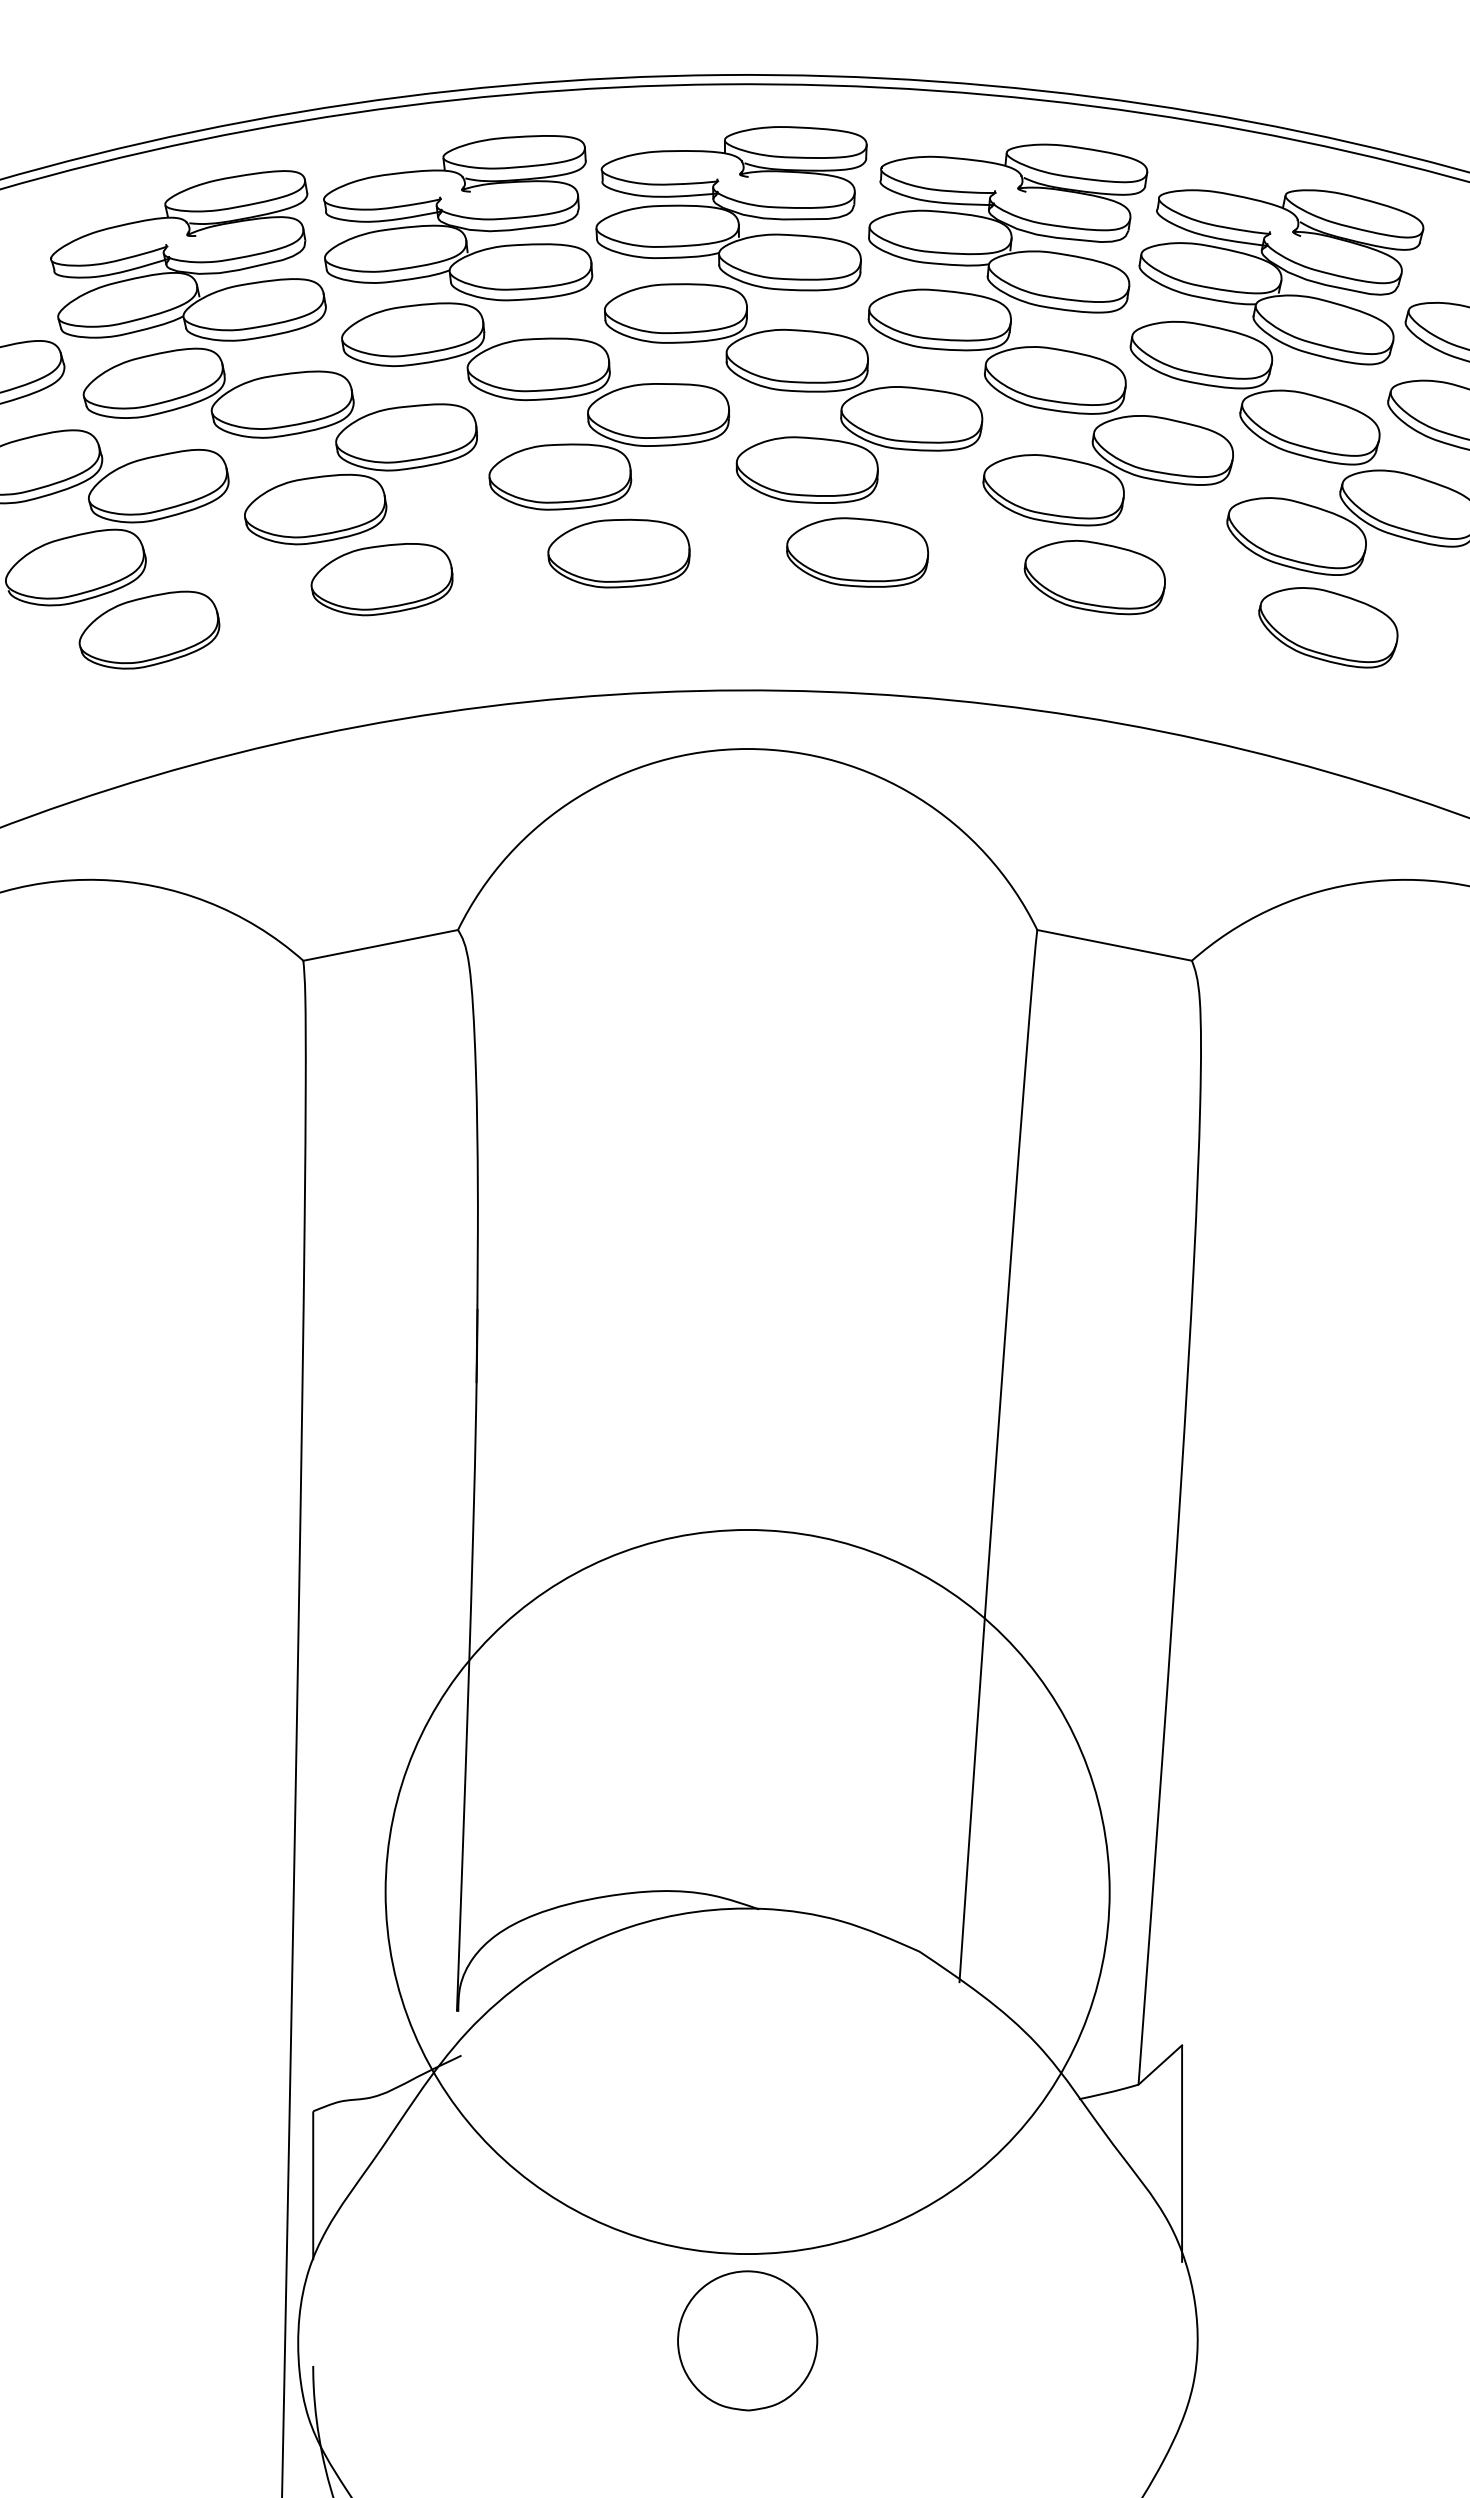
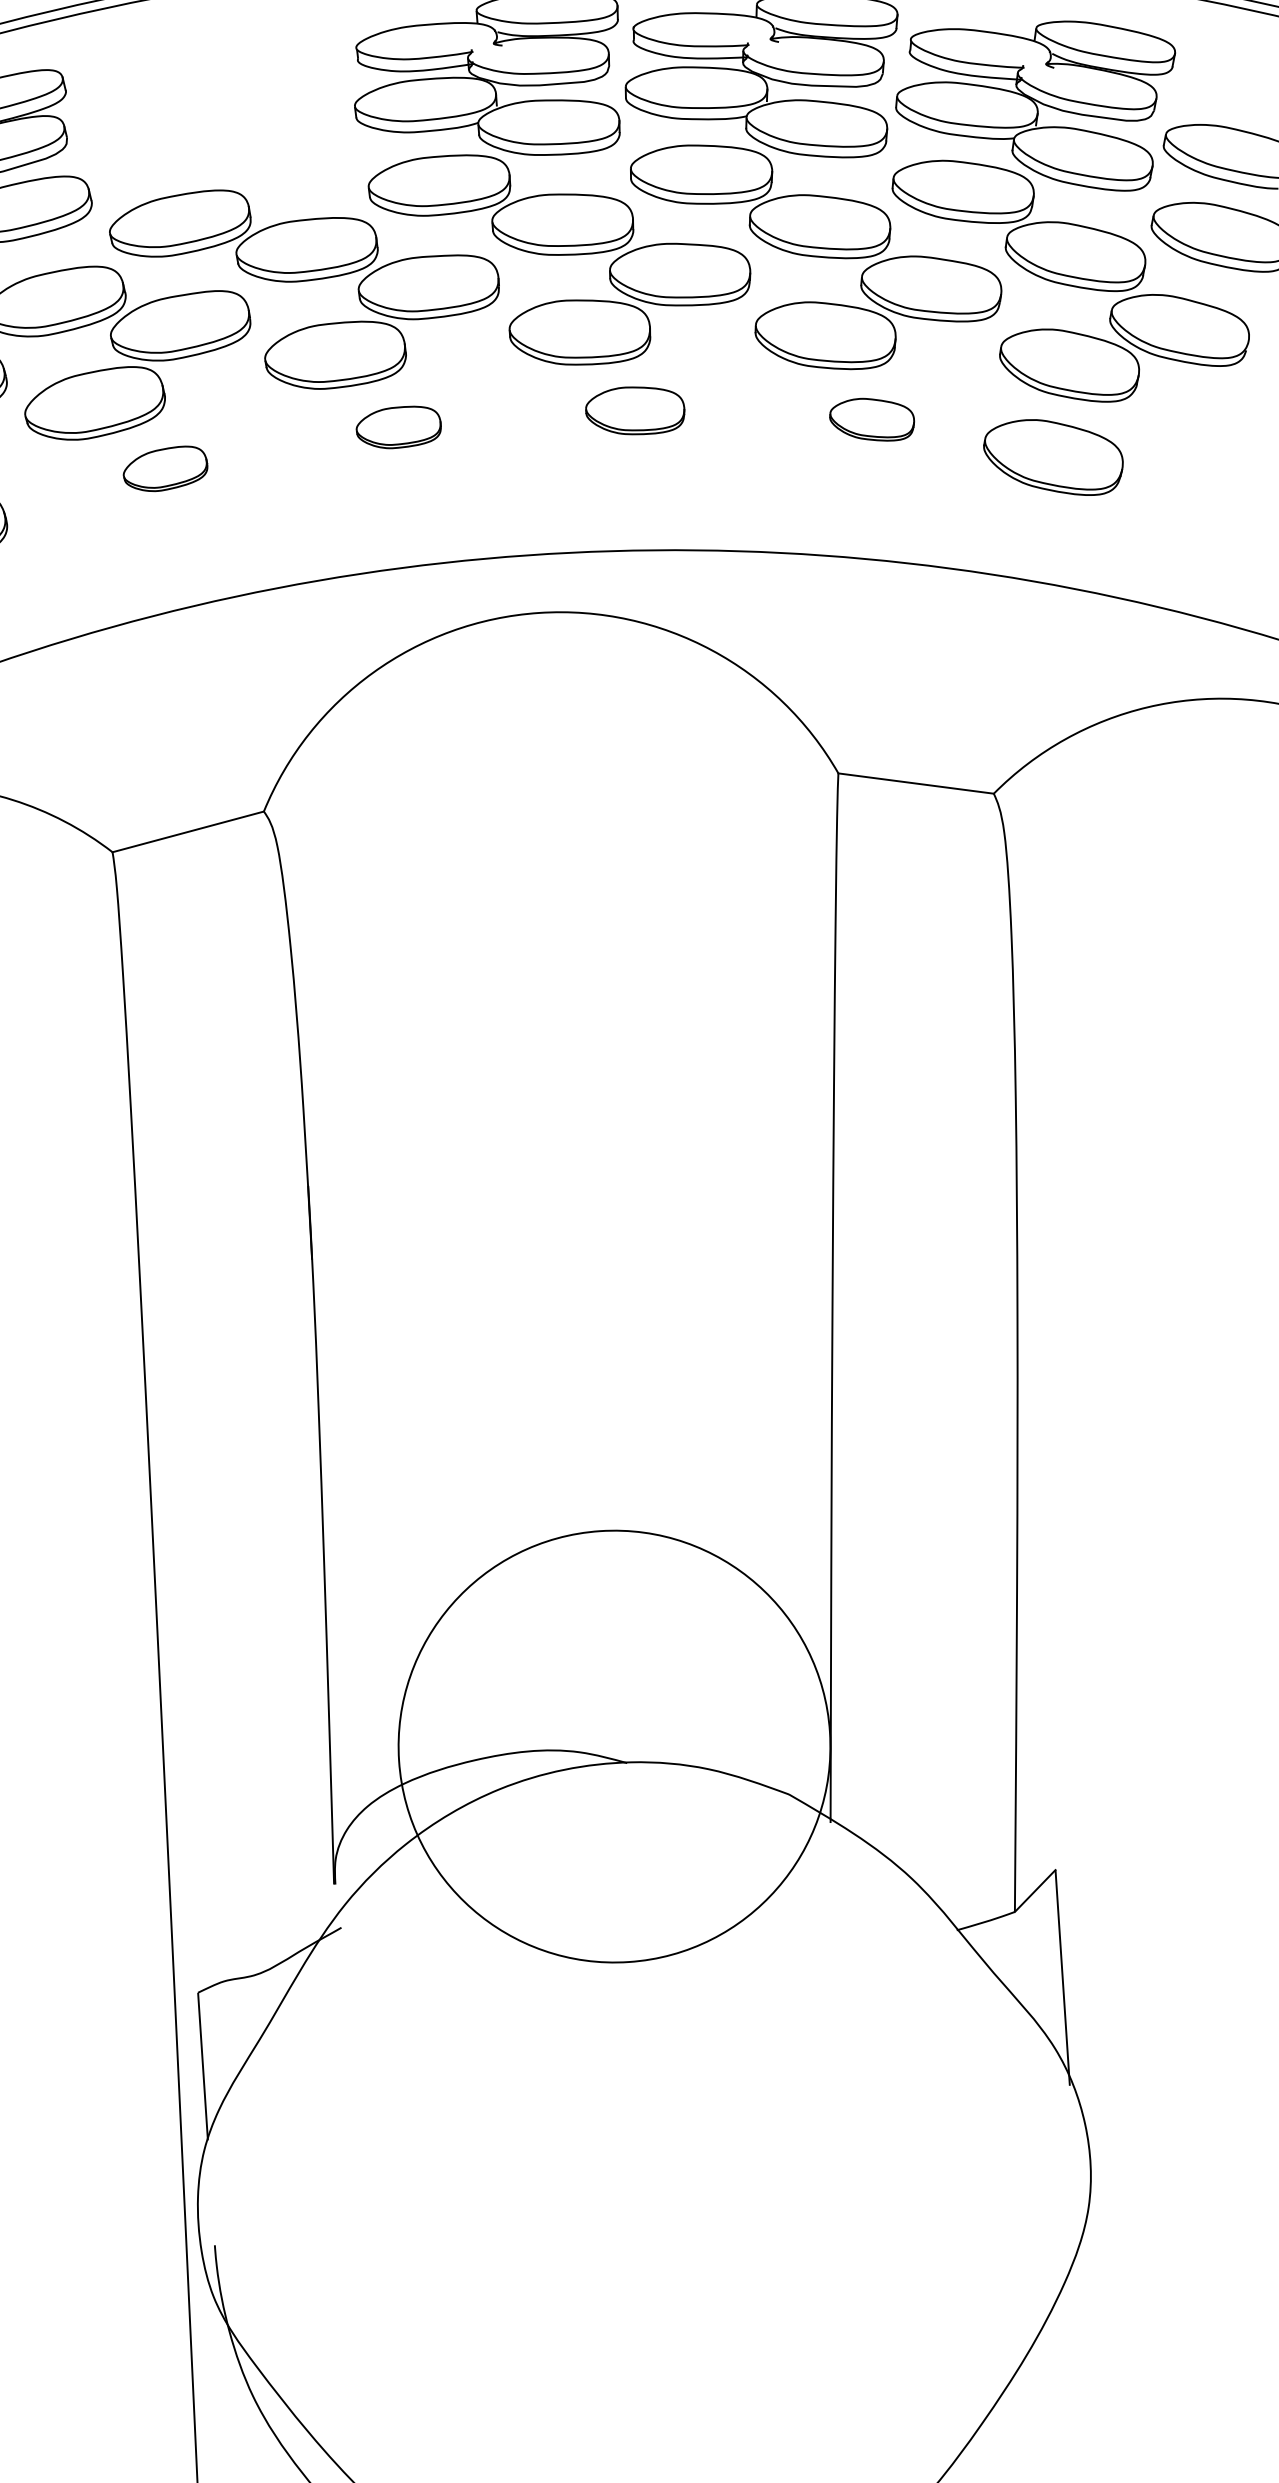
part: (458, 218) -> (217, 105), removed
part: (857, 552) -> (635, 410), size x0.7
part: (618, 553) -> (398, 427), size x0.6
part: (1094, 577) -> (871, 420), size x0.6
part: (381, 579) -> (164, 468), size x0.6
part: (1328, 627) -> (1053, 457), moved
circle: (747, 1891) -> (614, 1746), size x0.6
part: (747, 2340) -> (643, 2191), removed

